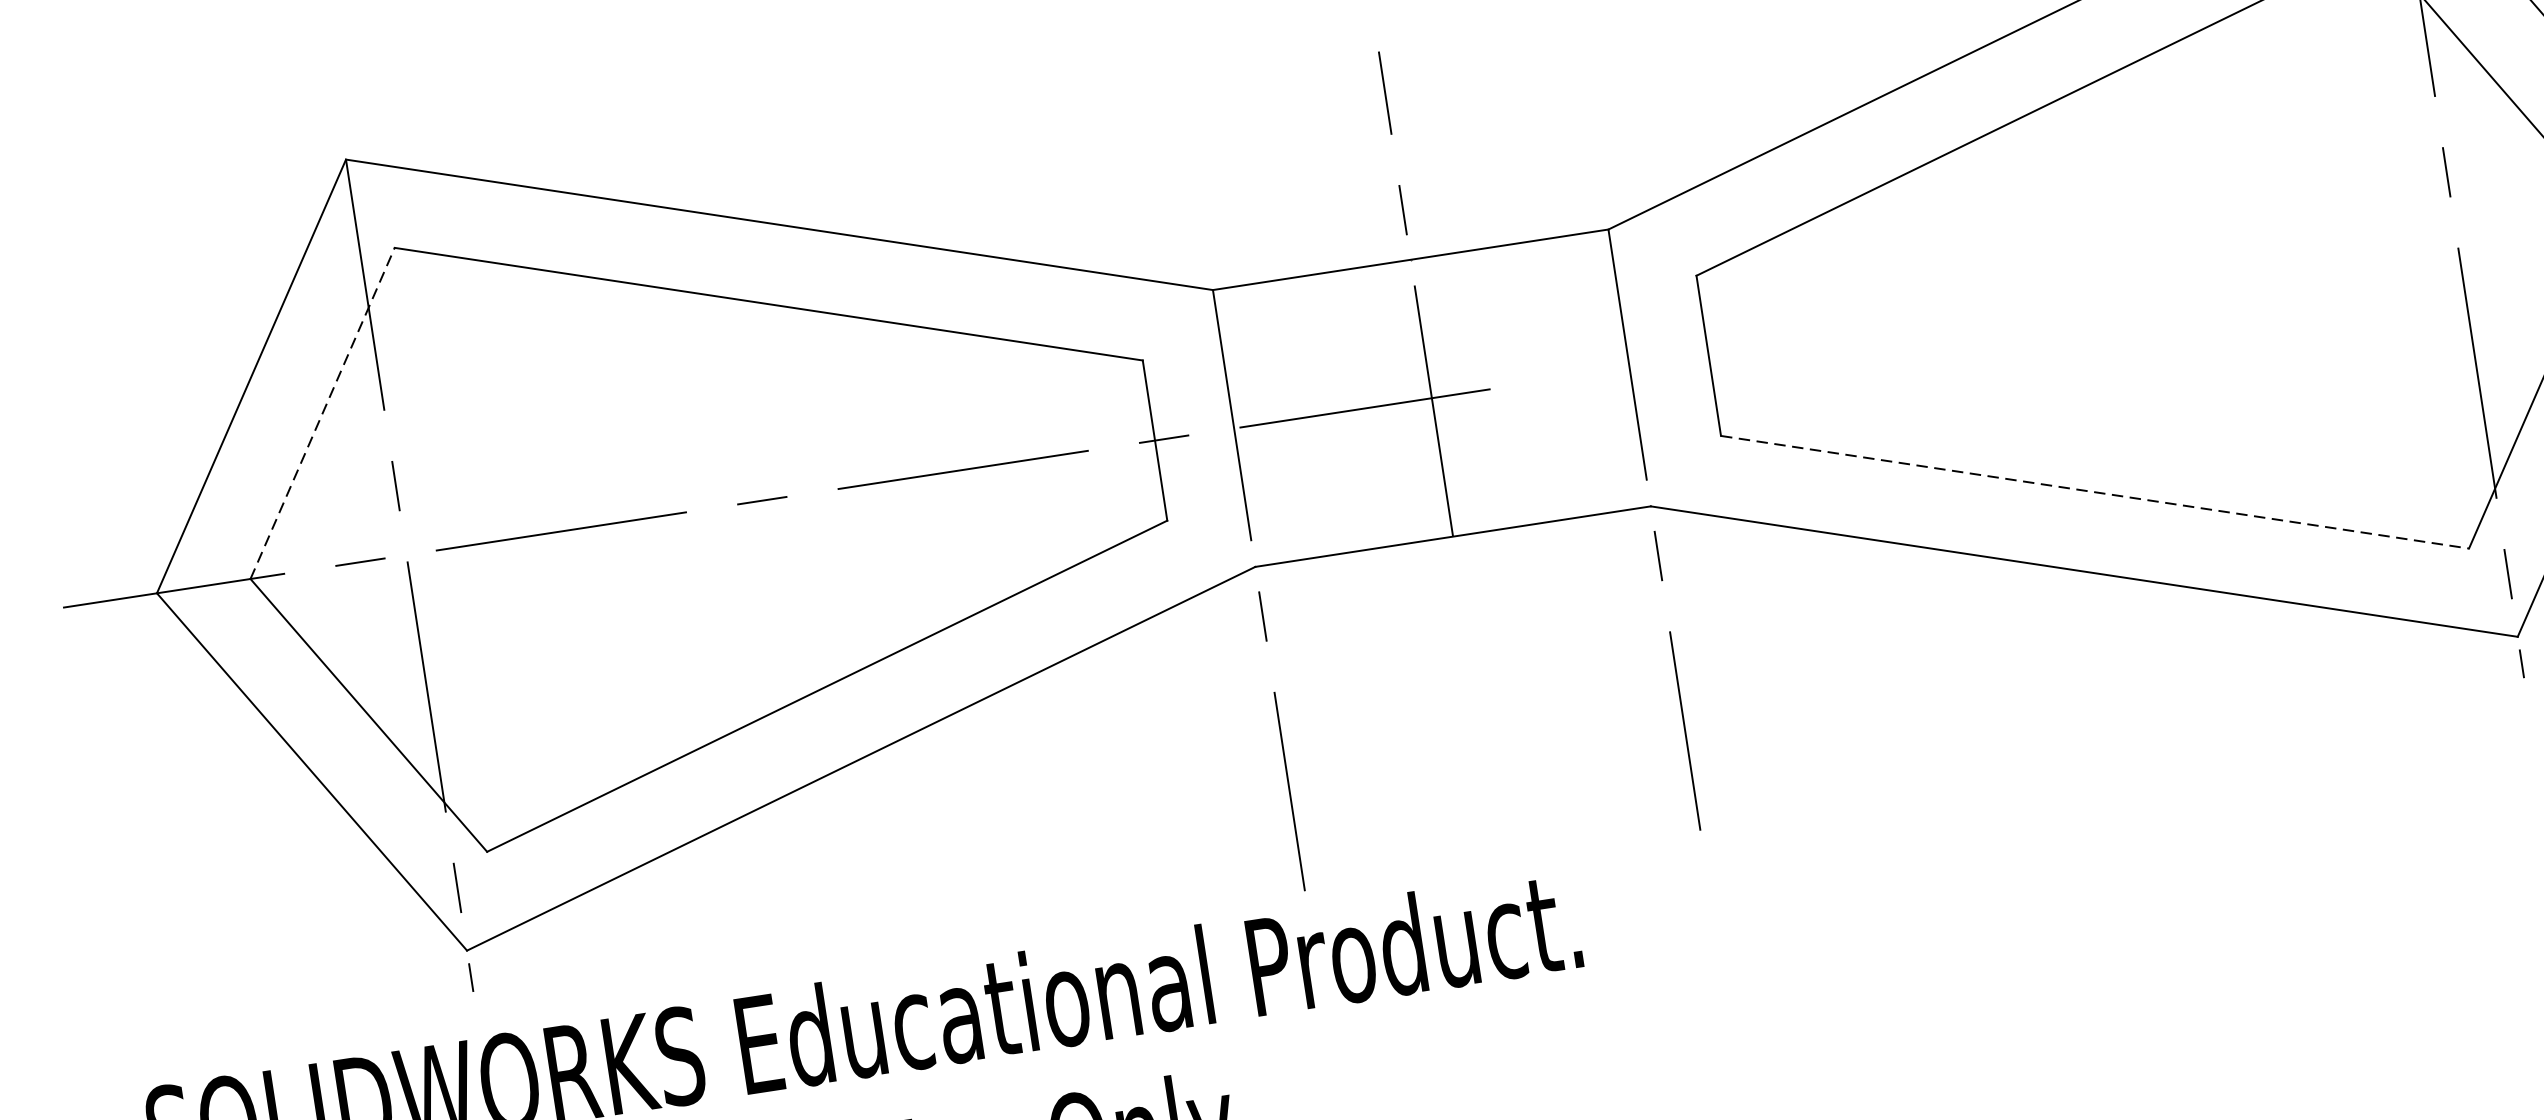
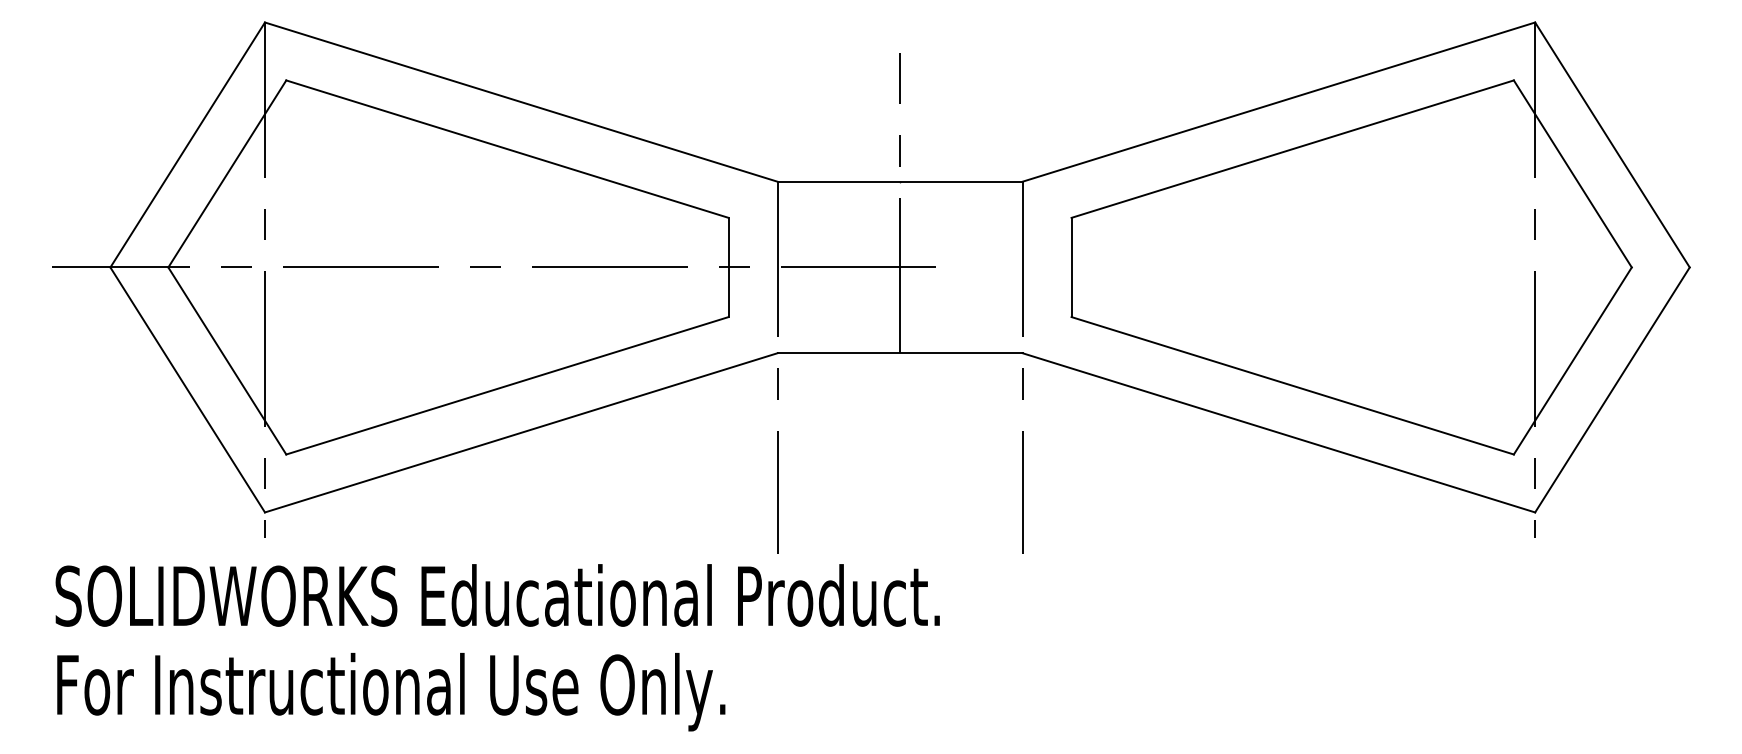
line: (322, 412) -> (227, 173), dashed -> solid
line: (2094, 491) -> (1292, 385), dashed -> solid

